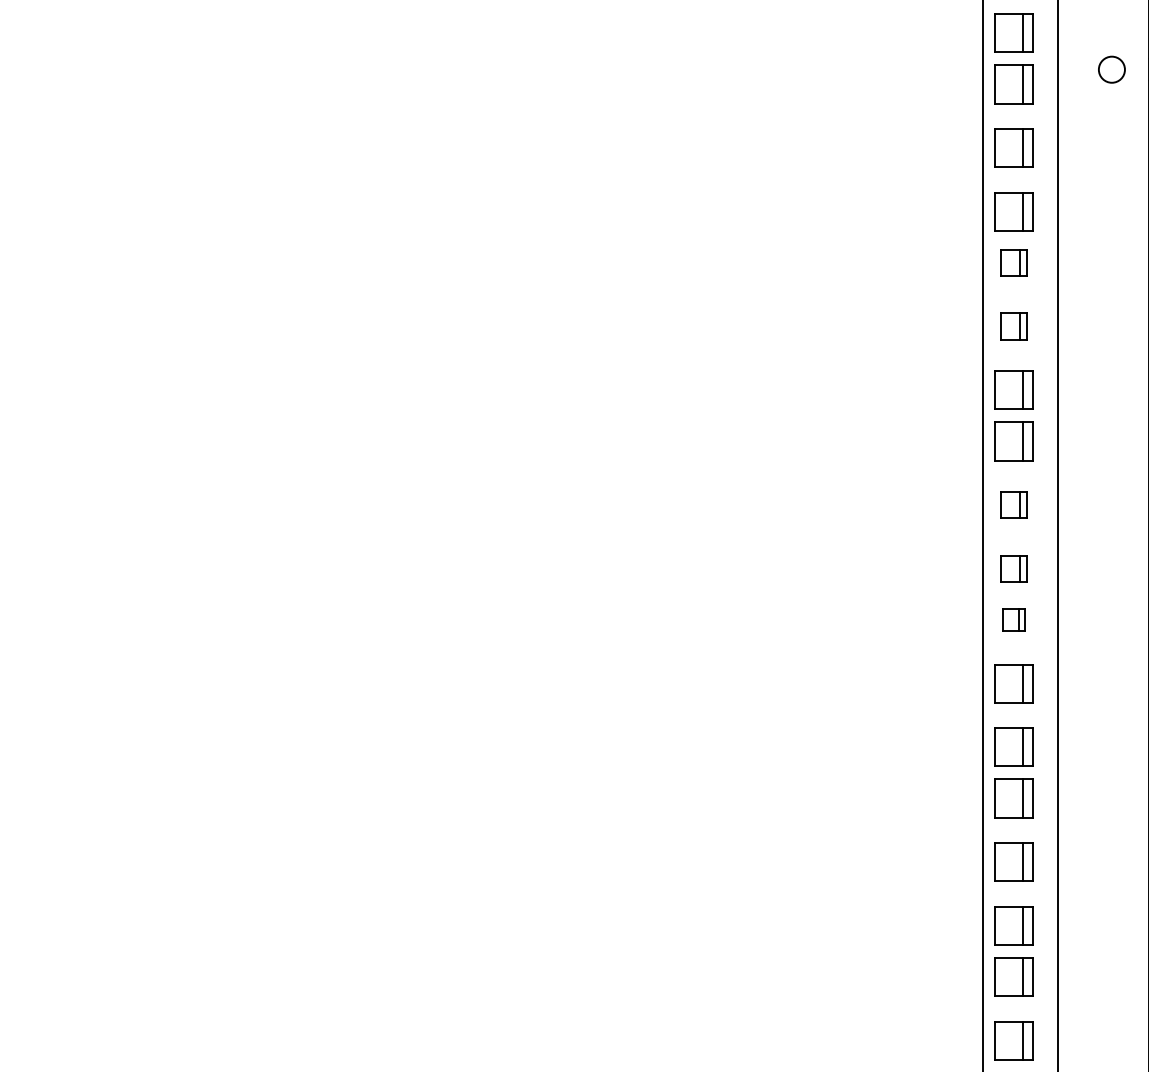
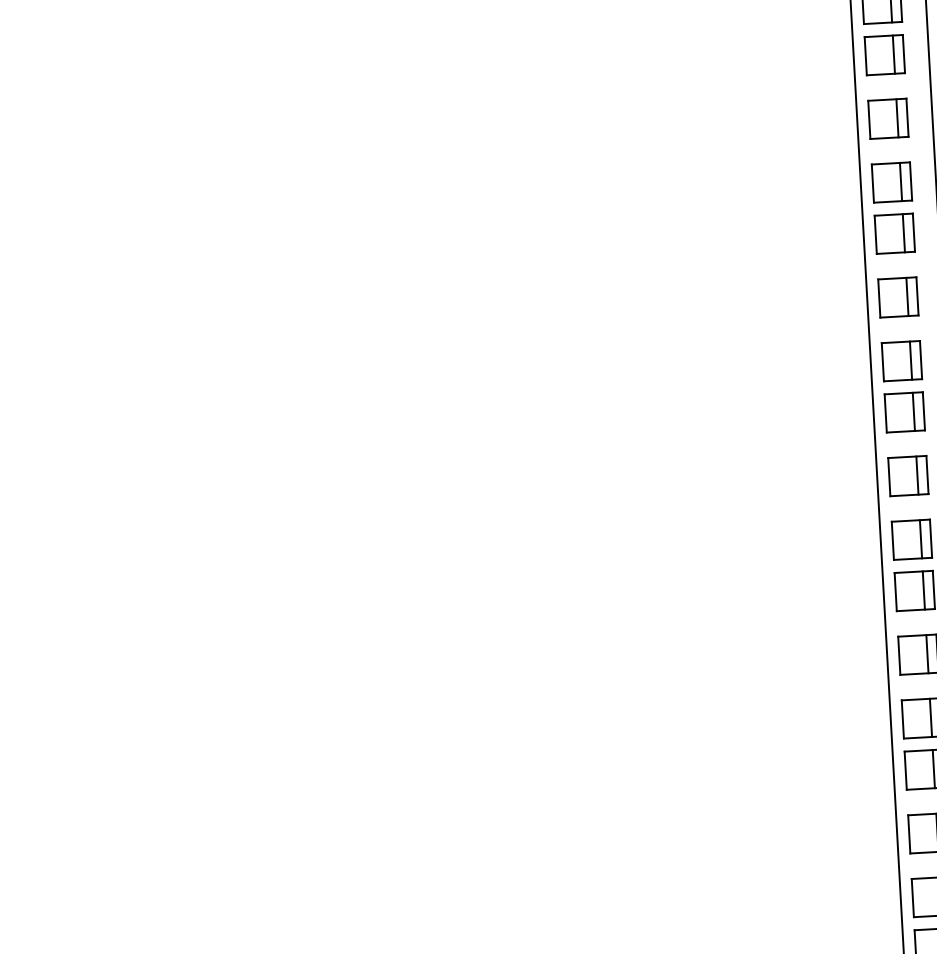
part: (1013, 262) -> (884, 54), size x1.43
part: (1013, 326) -> (887, 118), size x1.43
part: (1013, 504) -> (897, 296), size x1.43
part: (1013, 568) -> (901, 360), size x1.43
part: (1013, 619) -> (904, 411), size x1.67

